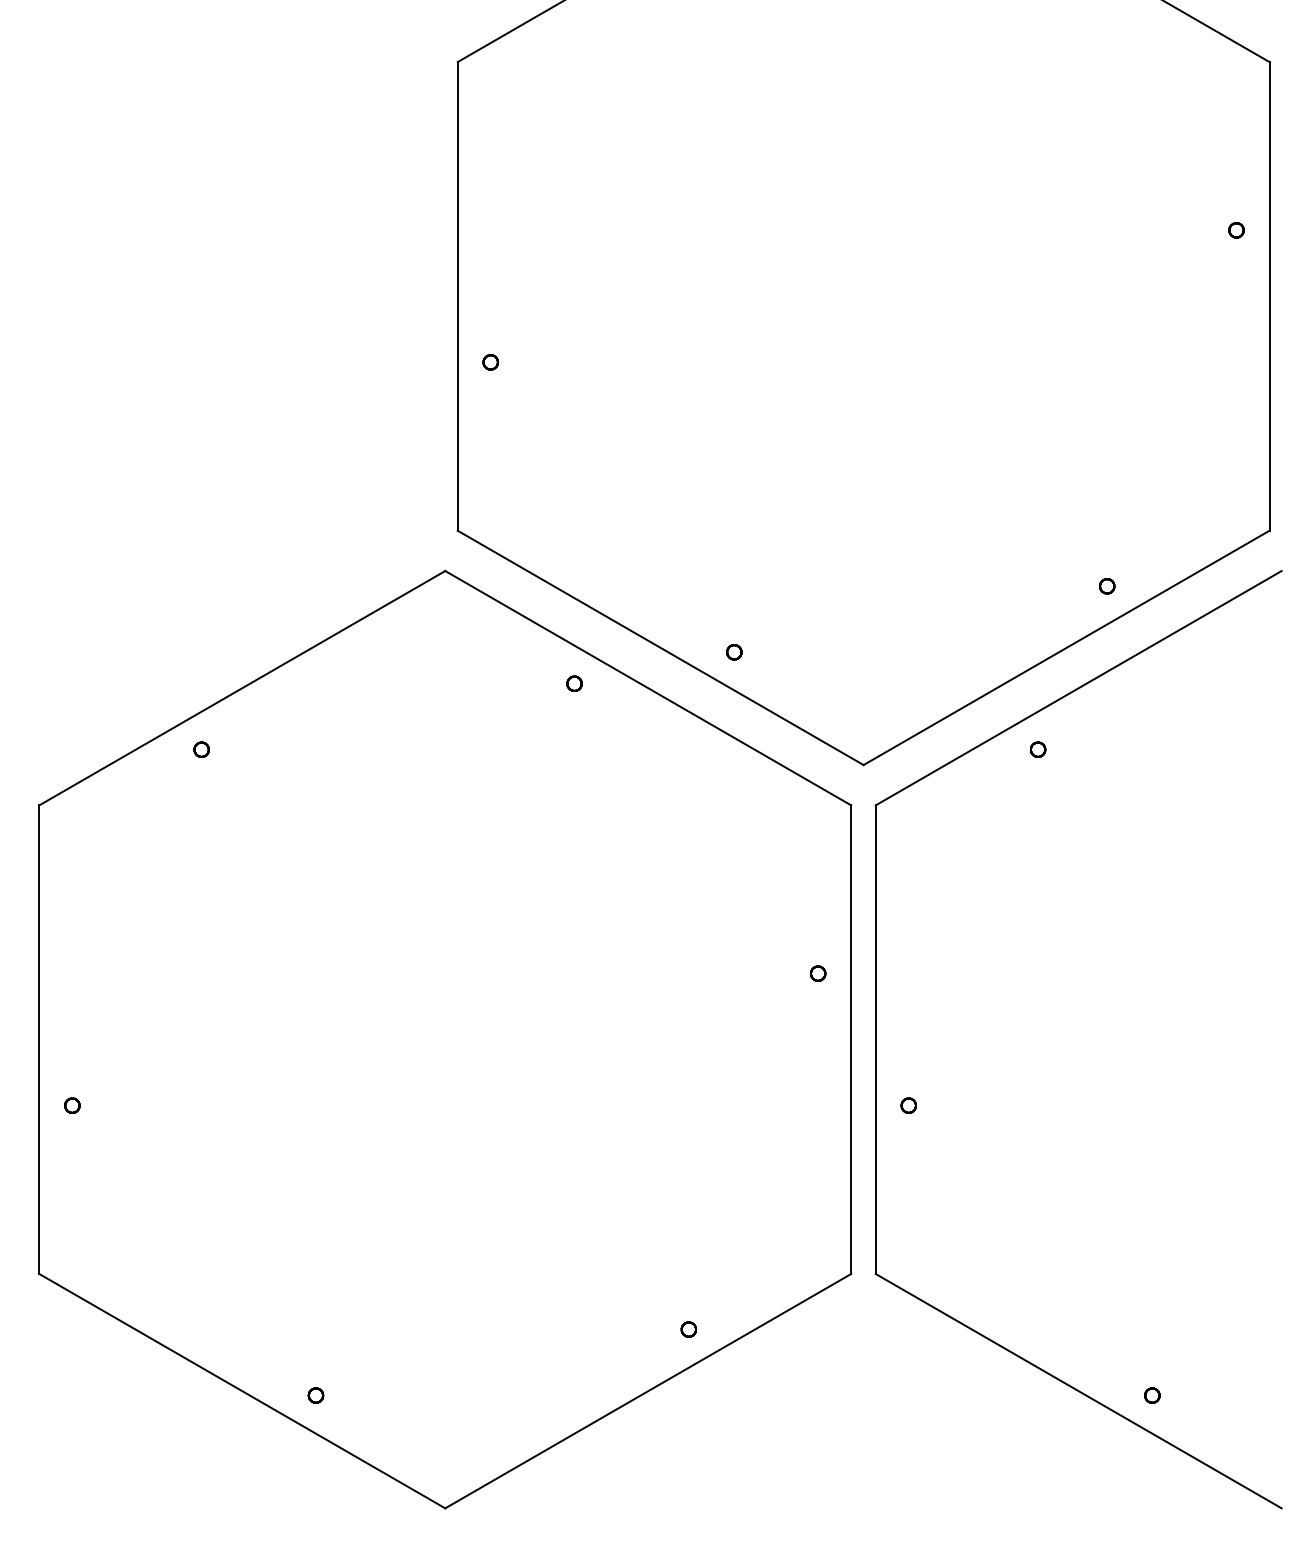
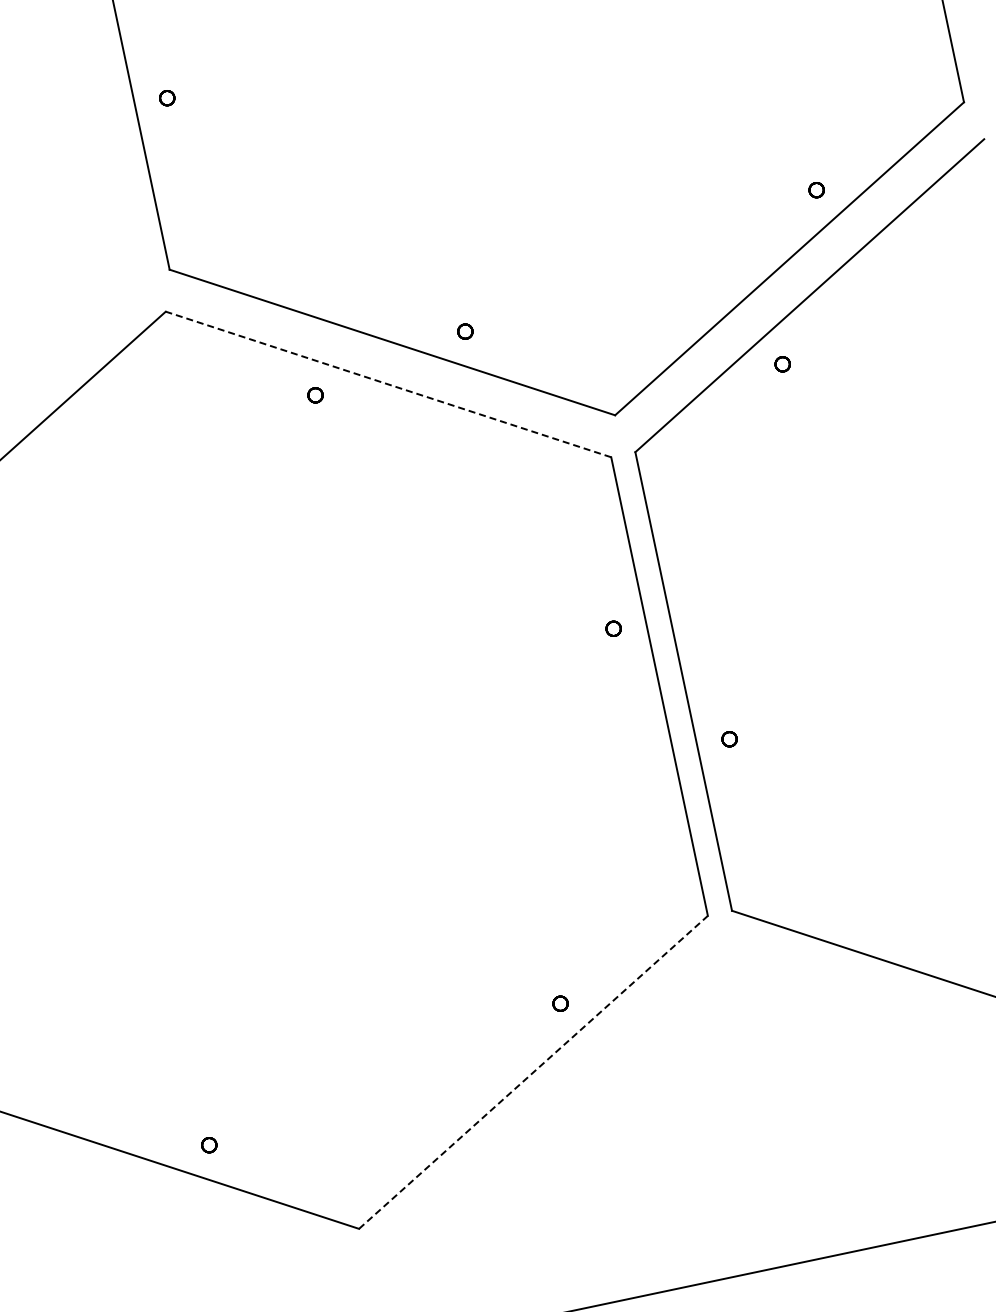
line: (647, 687) -> (387, 383), solid -> dashed
line: (648, 1390) -> (533, 1071), solid -> dashed

